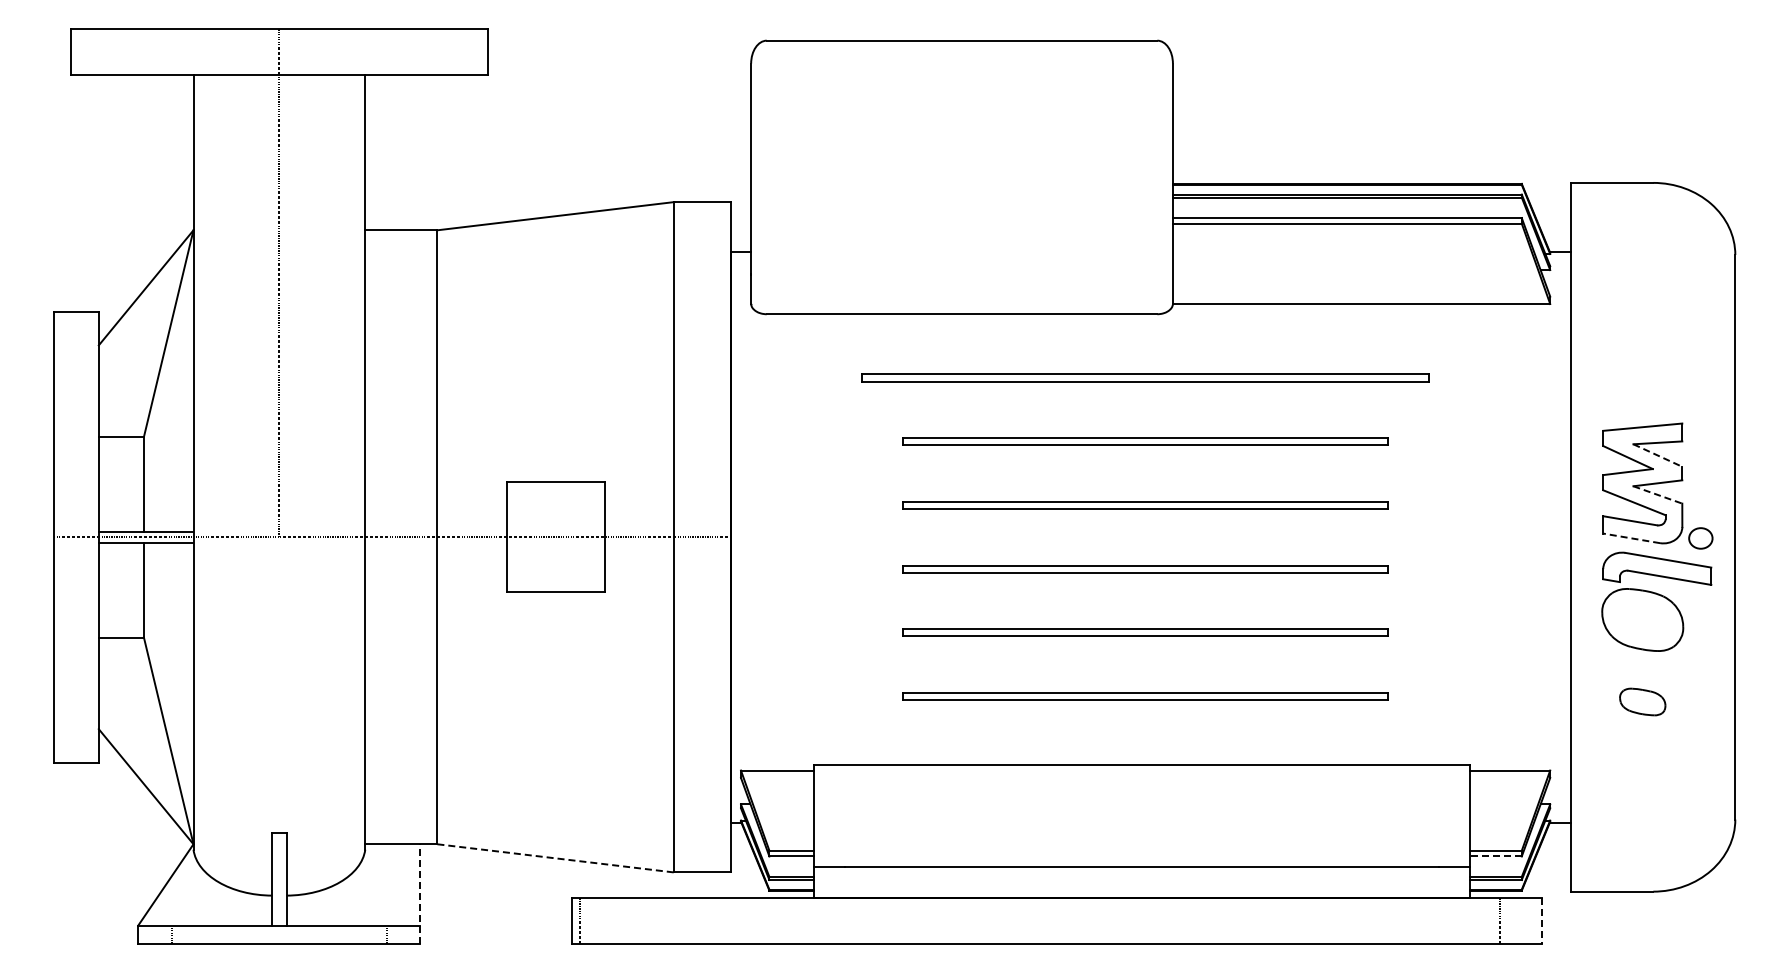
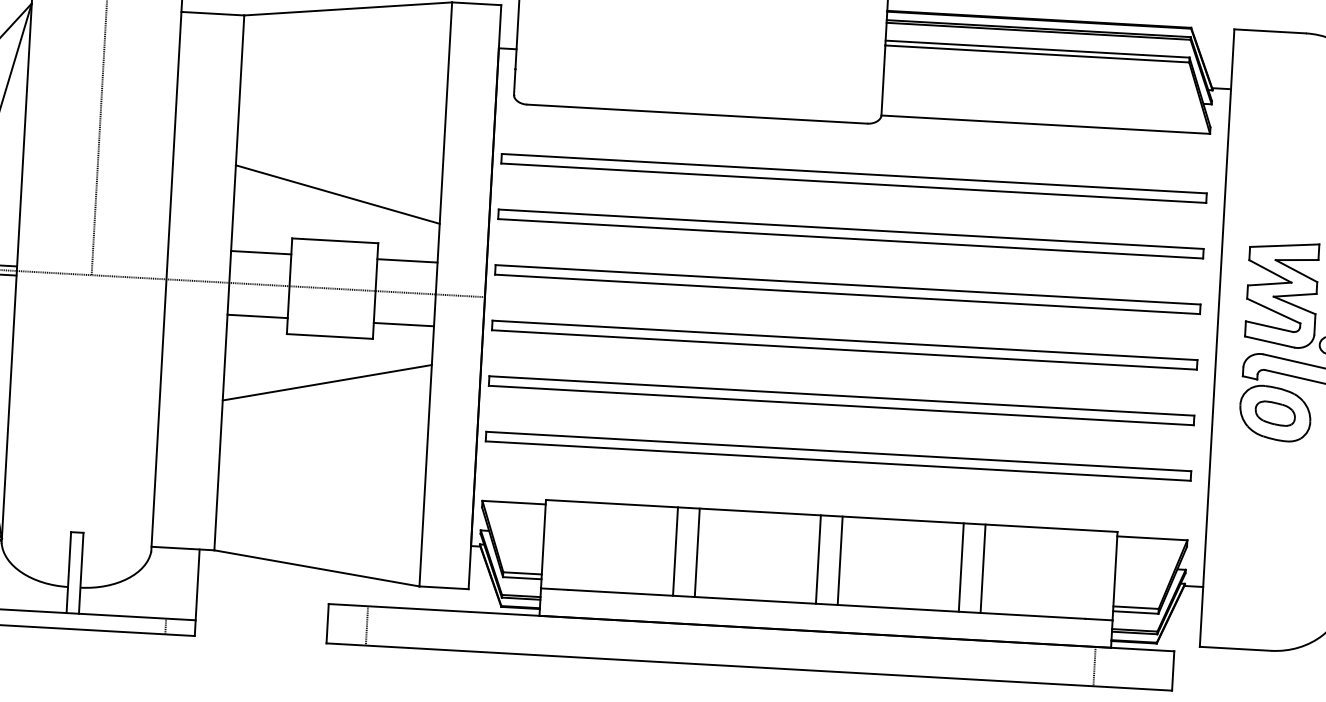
part: (1145, 377) -> (853, 178), size x1.43
line: (555, 429) -> (337, 194), added
part: (1145, 441) -> (850, 233), size x1.67
line: (1657, 455) -> (1296, 271), dashed -> solid
line: (1657, 494) -> (1294, 305), dashed -> solid
line: (471, 500) -> (260, 252), added
line: (639, 500) -> (407, 260), added
part: (1145, 505) -> (847, 289), size x1.67
line: (1631, 538) -> (1269, 342), dashed -> solid
part: (1145, 569) -> (844, 345), size x1.67
line: (471, 573) -> (257, 316), added
line: (639, 573) -> (403, 324), added
part: (1145, 632) -> (841, 400), size x1.67
line: (555, 645) -> (326, 382), added
part: (1145, 696) -> (838, 456), size x1.67
part: (1642, 701) -> (1275, 413), moved
line: (965, 815) -> (675, 550), added
line: (990, 815) -> (697, 552), added
line: (1129, 815) -> (818, 558), added
line: (1154, 815) -> (840, 560), added
line: (1293, 815) -> (961, 566), added
line: (1318, 815) -> (983, 568), added
line: (1495, 856) -> (1135, 612), dashed -> solid
line: (556, 858) -> (317, 568), dashed -> solid
line: (420, 893) -> (197, 592), dashed -> solid
line: (579, 920) -> (366, 625), moved
line: (1500, 920) -> (1094, 666), moved
line: (1542, 921) -> (1173, 671), dashed -> solid

